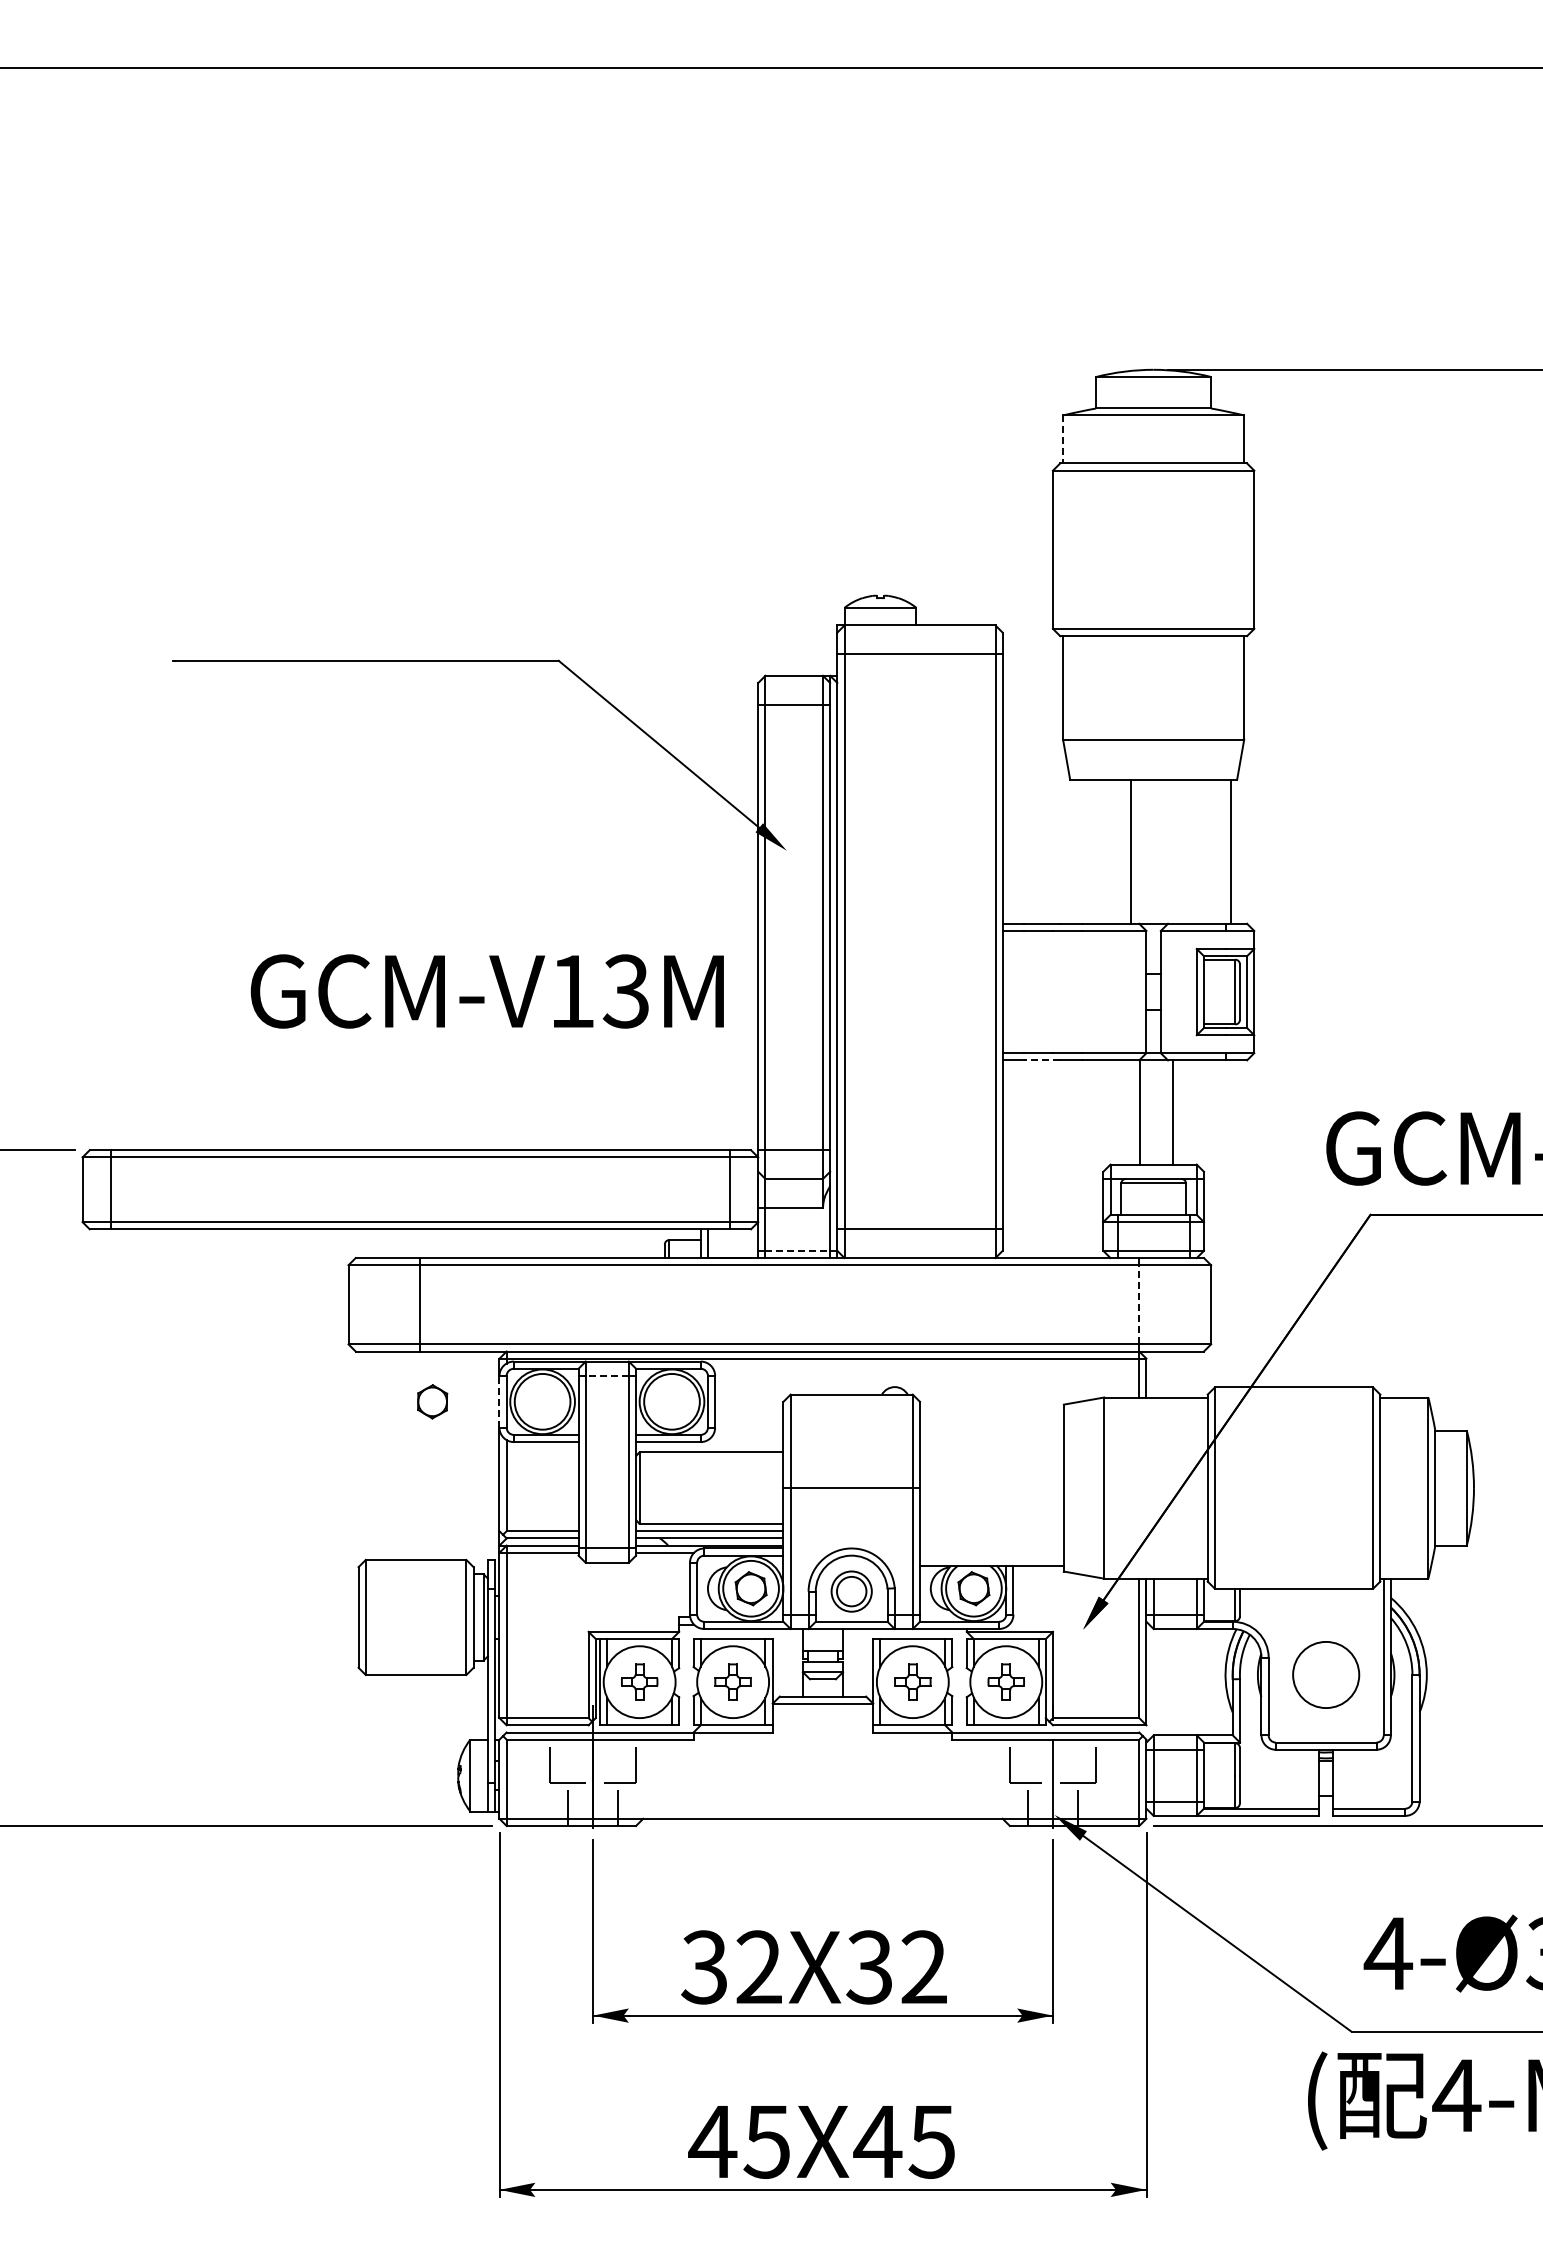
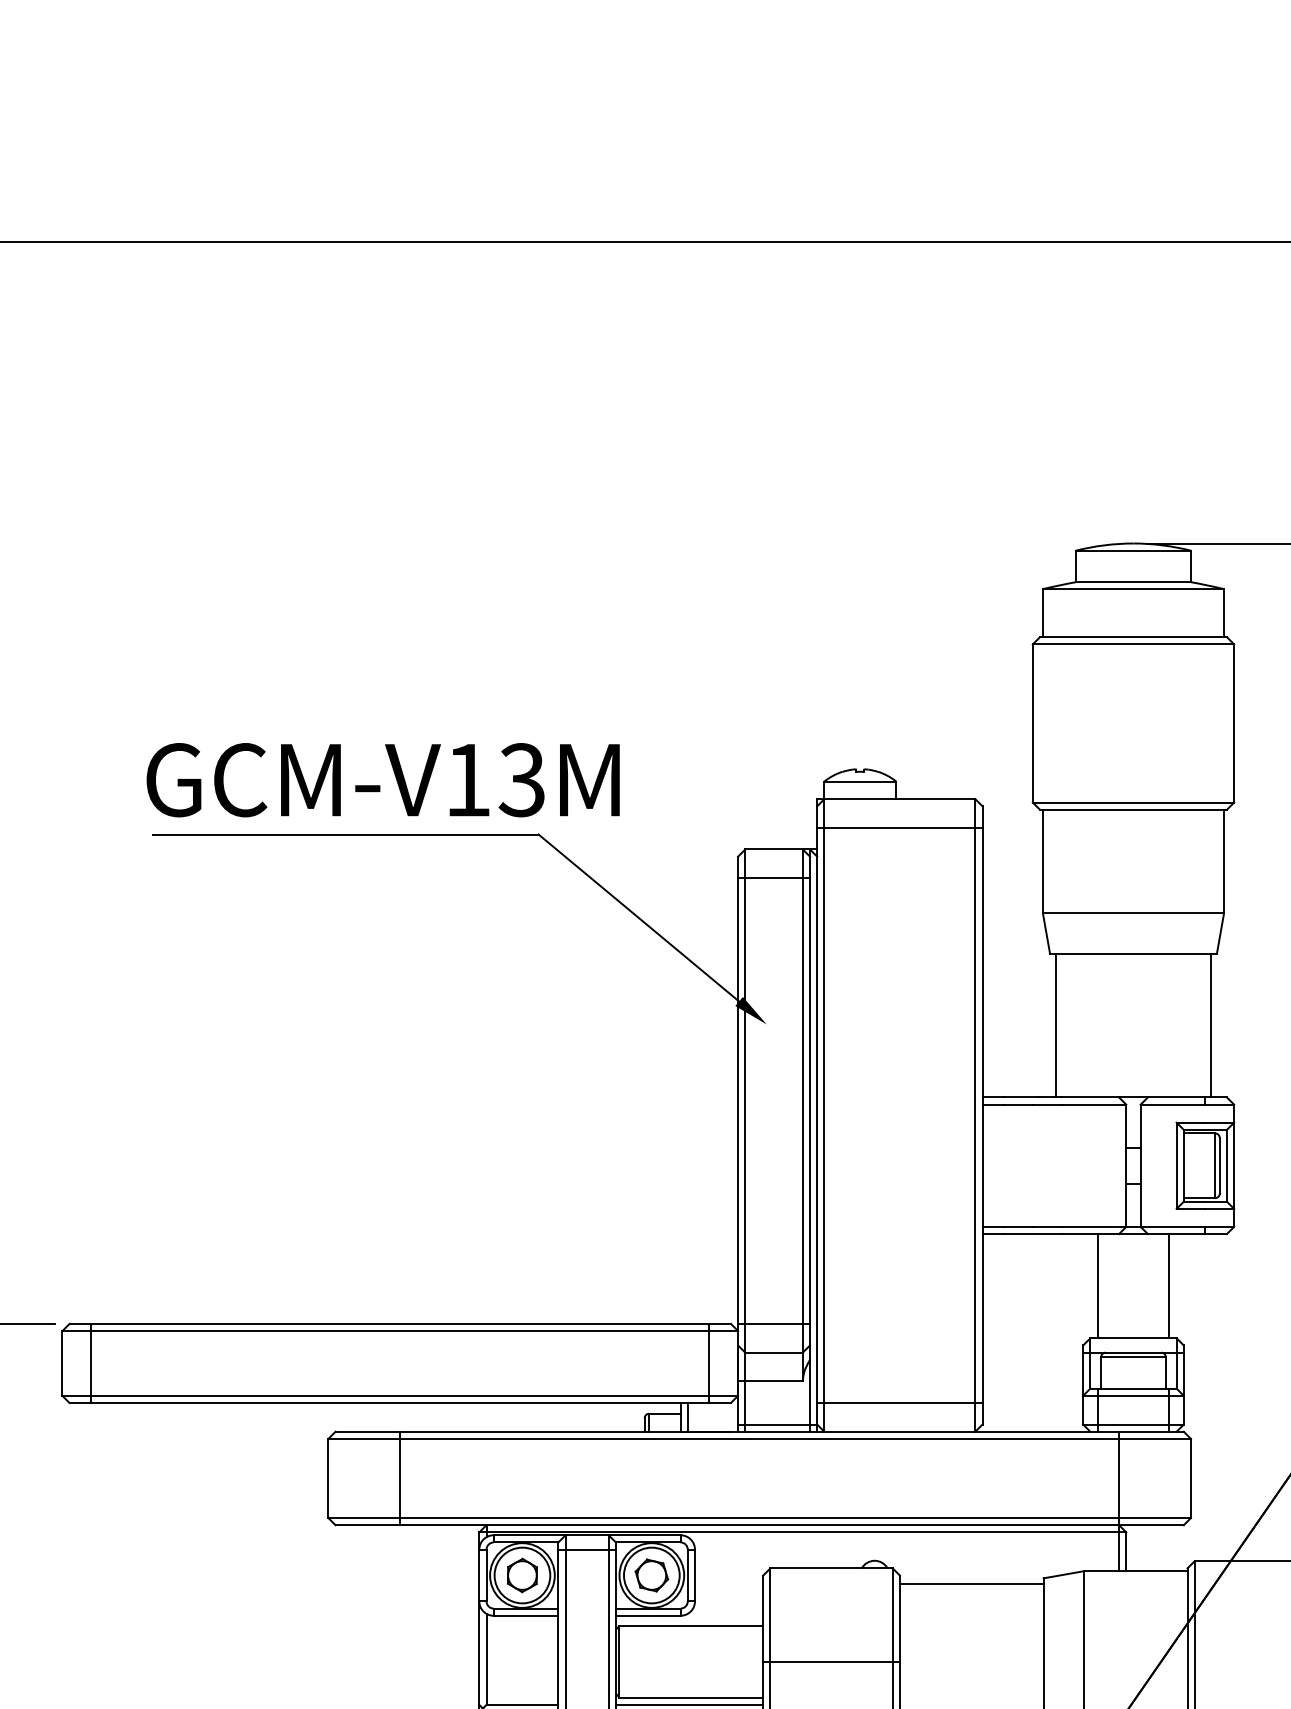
line: (1063, 439) -> (1043, 613), dashed -> solid
line: (1131, 851) -> (1056, 1025), moved
text: (486, 991) -> (382, 780), moved
line: (1042, 1060) -> (1022, 1234), dashed -> solid
line: (1139, 1112) -> (1169, 1286), moved
line: (1172, 1112) -> (1097, 1286), moved
line: (798, 1250) -> (778, 1424), dashed -> solid
line: (1139, 1304) -> (1119, 1478), dashed -> solid
line: (607, 1375) -> (587, 1549), dashed -> solid
part: (432, 1401) -> (522, 1575), moved
line: (499, 1401) -> (479, 1575), dashed -> solid
part: (671, 1401) -> (651, 1575), added
line: (991, 1410) -> (971, 1584), added

